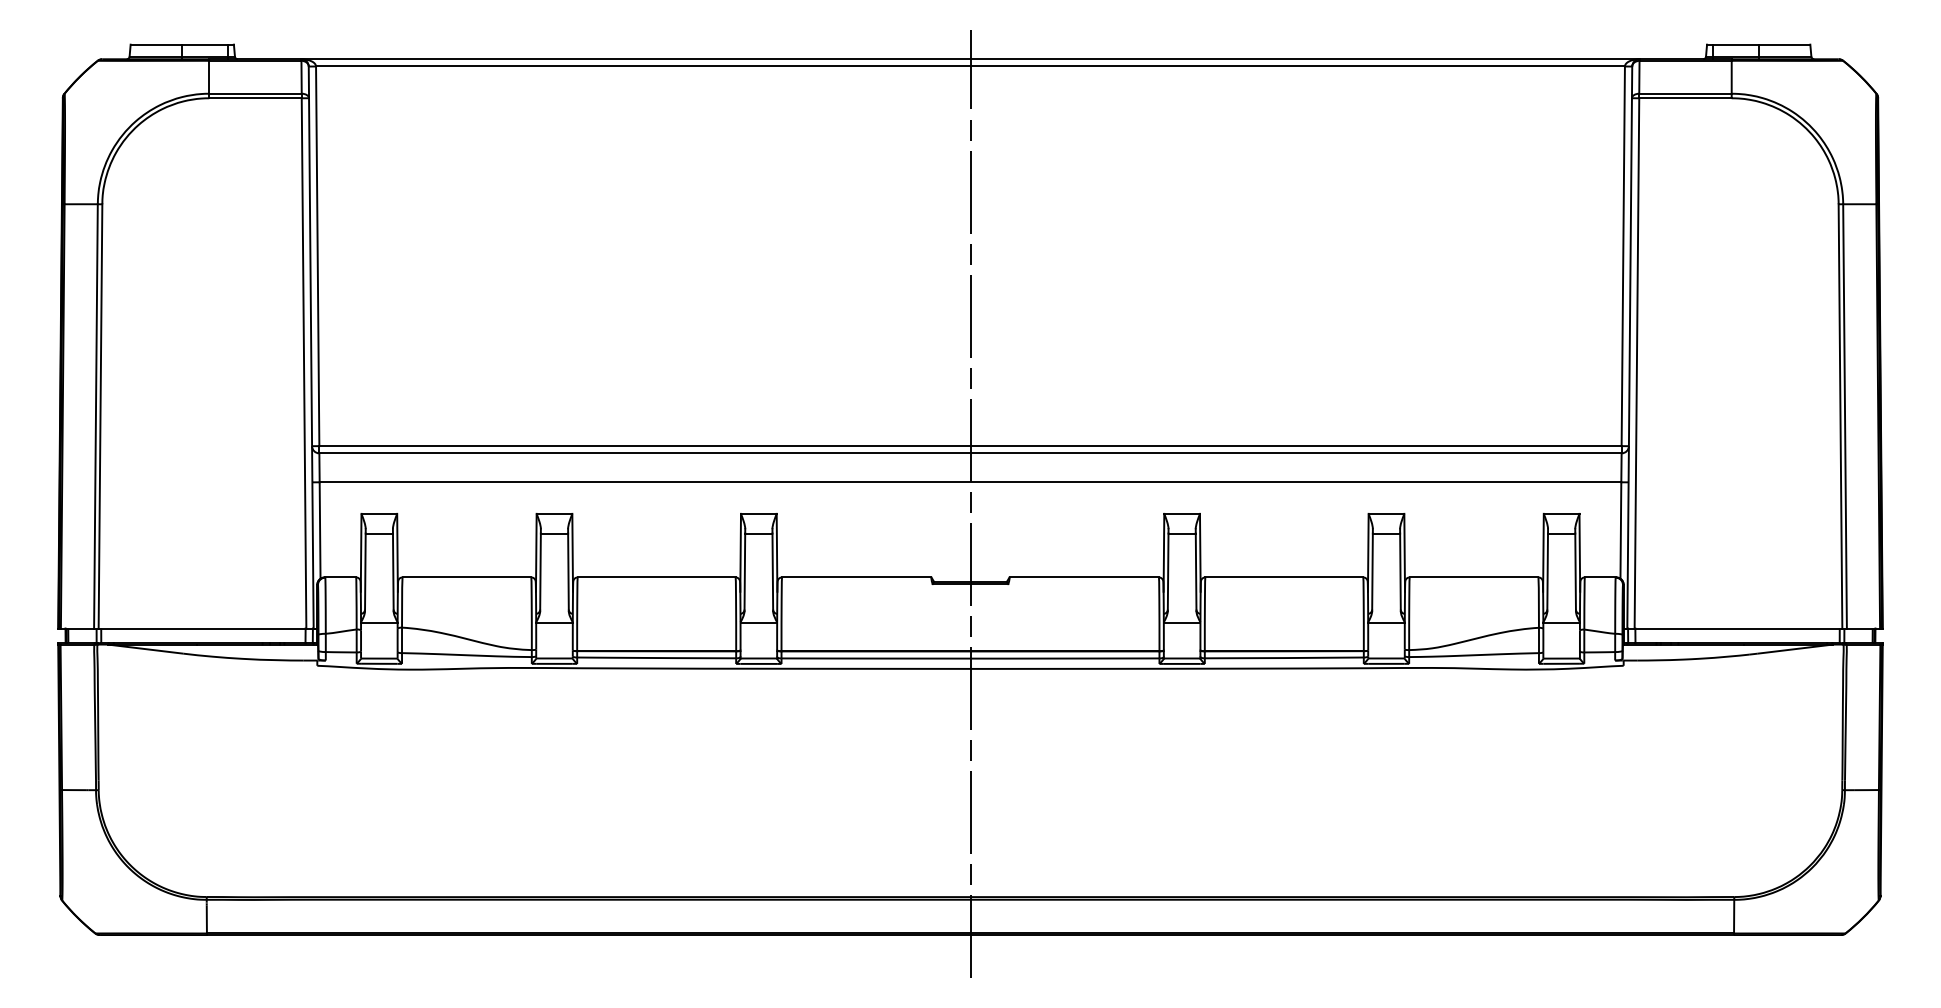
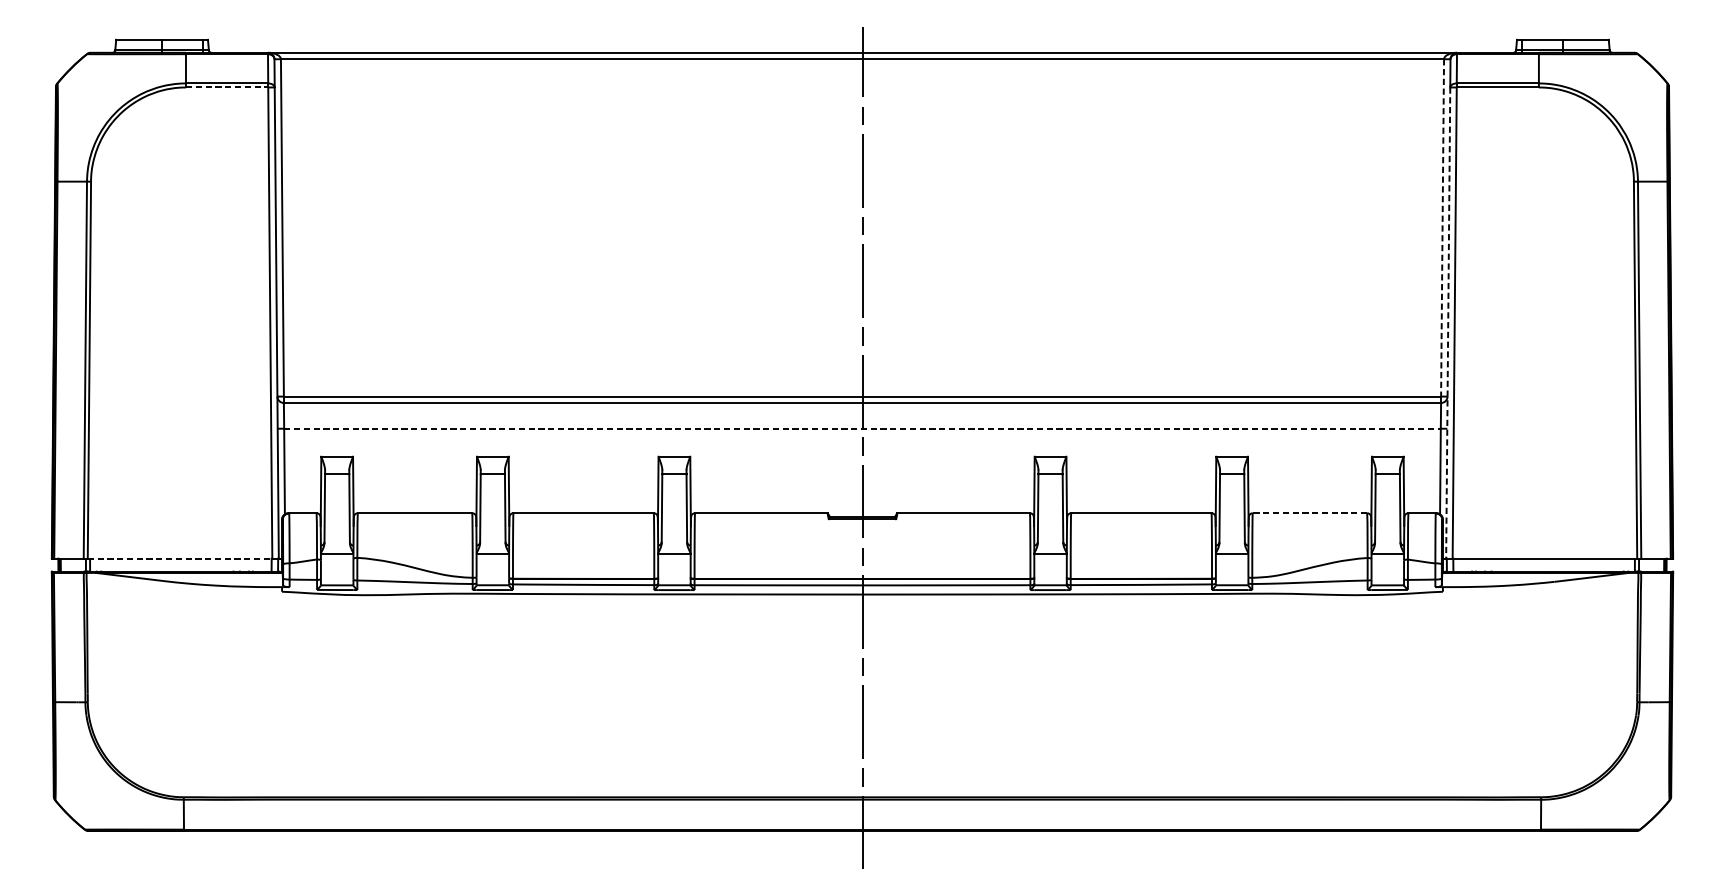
line: (256, 98) -> (228, 87), solid -> dashed
line: (1623, 256) -> (1442, 228), solid -> dashed
line: (1629, 363) -> (1448, 323), solid -> dashed
line: (970, 482) -> (862, 428), solid -> dashed
line: (1473, 577) -> (1309, 513), solid -> dashed
line: (202, 628) -> (180, 558), solid -> dashed

